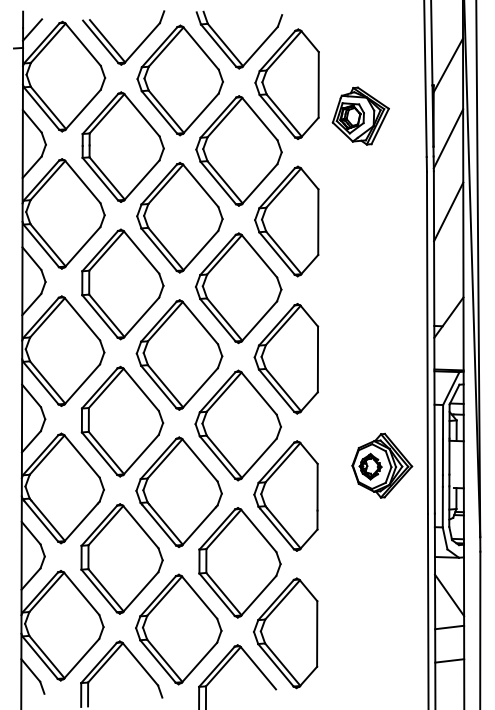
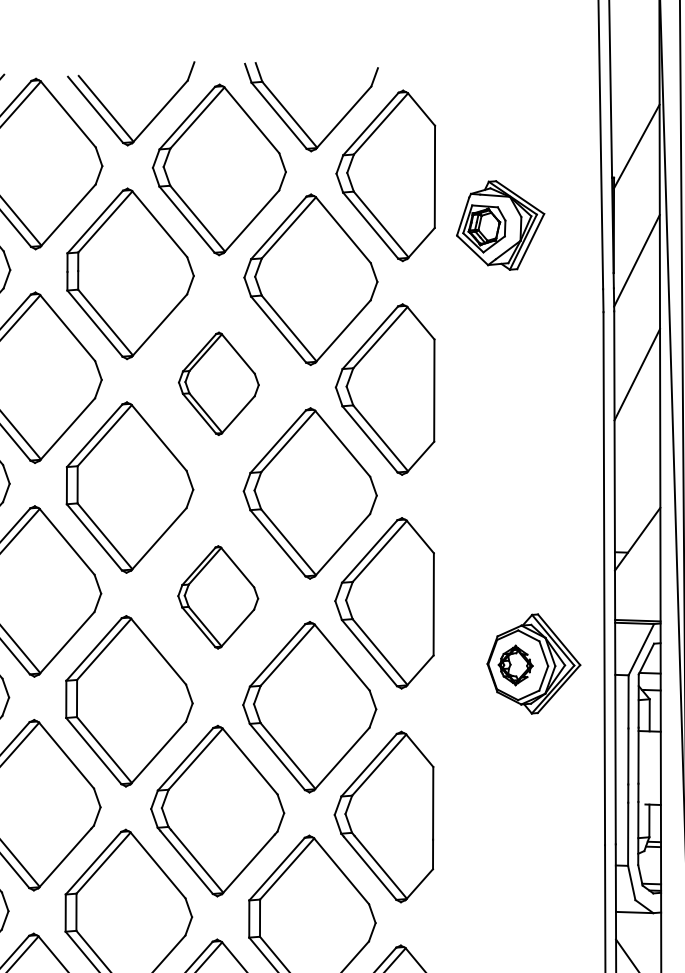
part: (179, 217) -> (218, 383), size x0.6
part: (179, 354) -> (218, 596), size x0.6
part: (382, 465) -> (534, 663), moved

